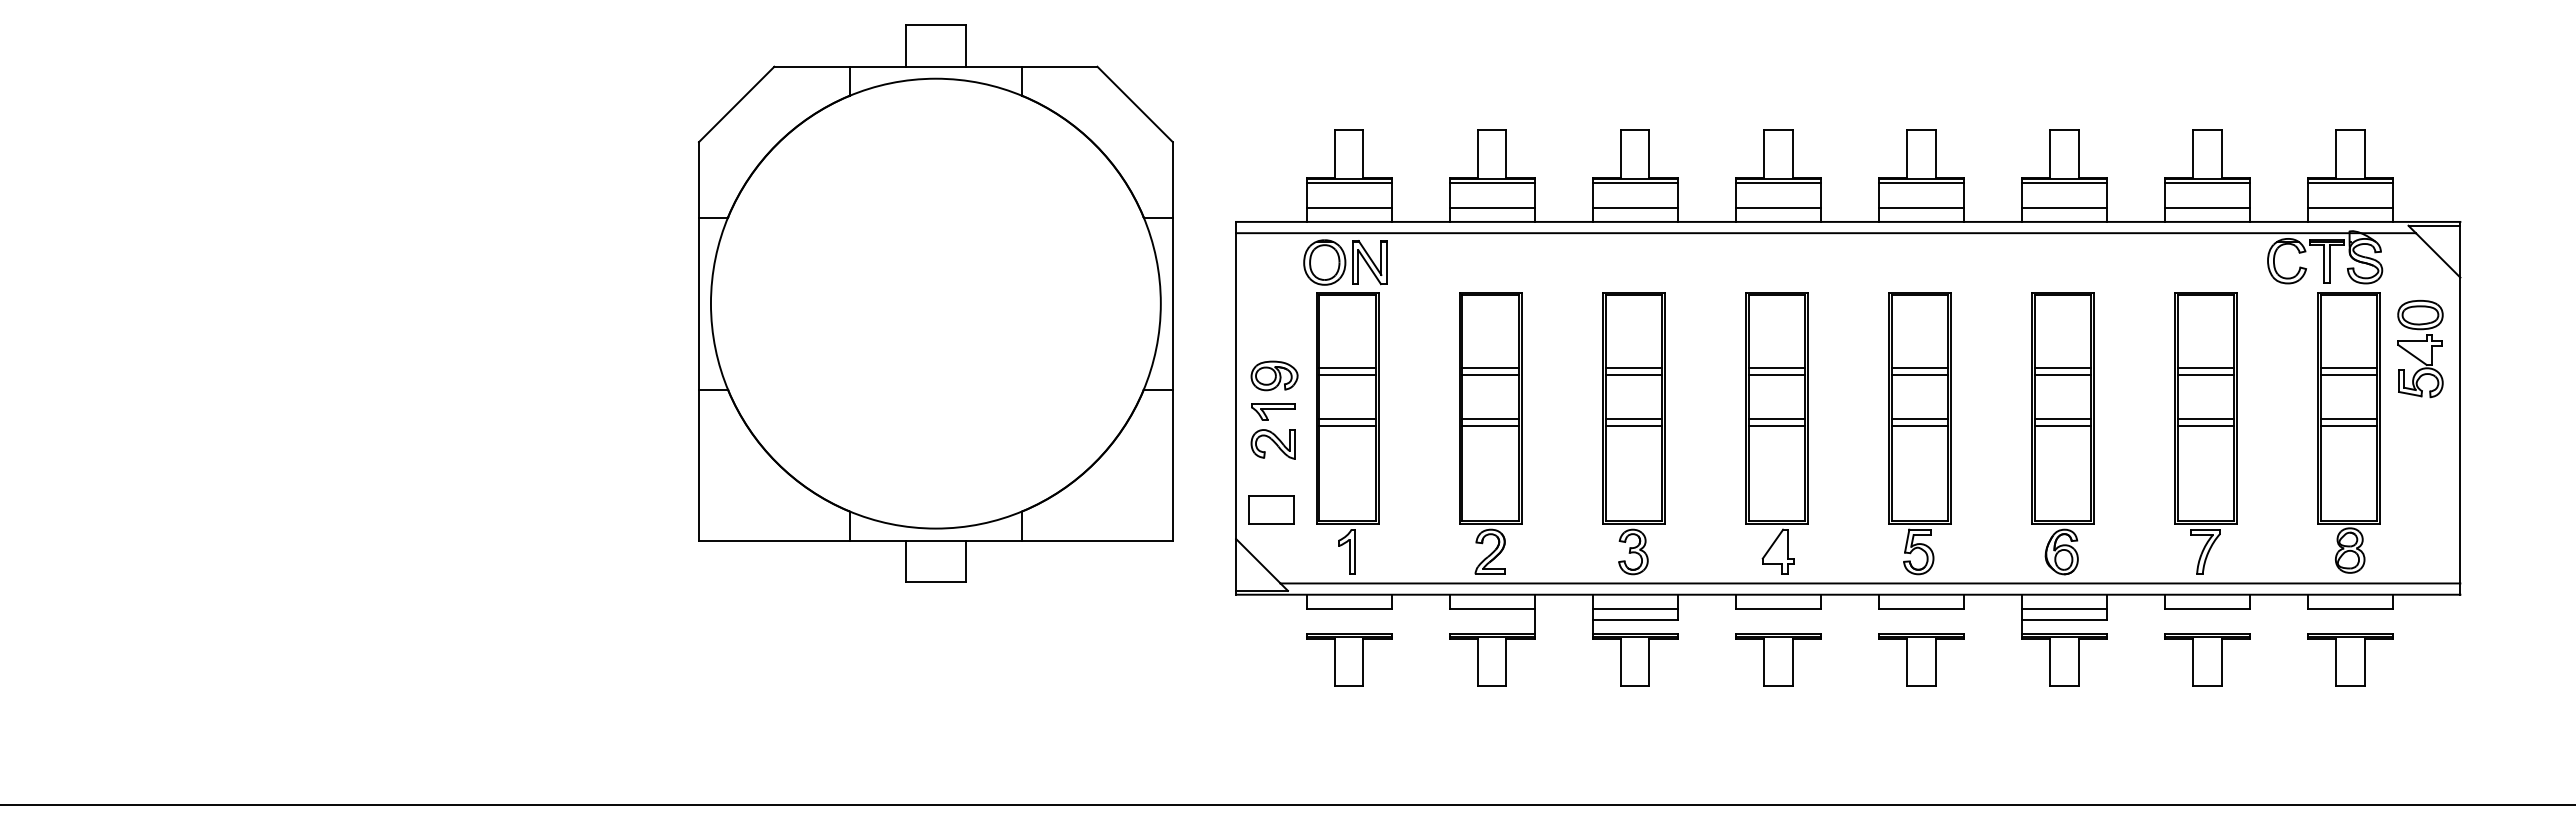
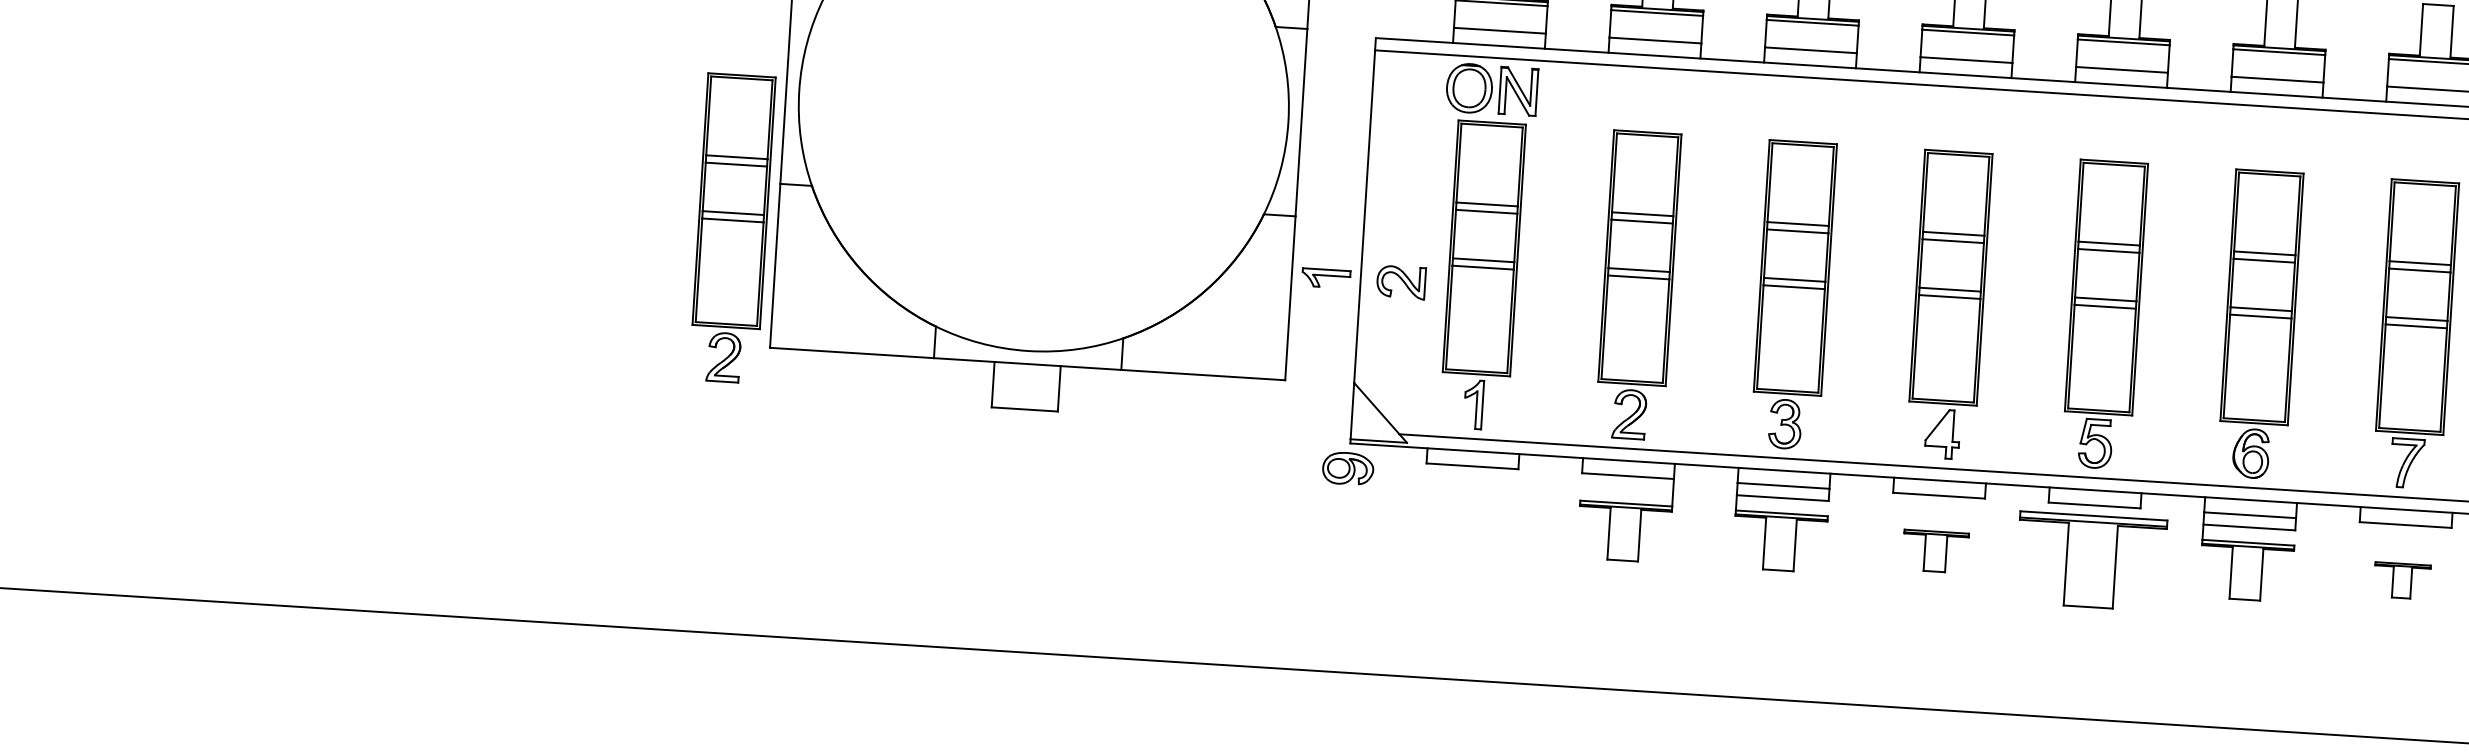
part: (1274, 375) -> (1348, 468), moved
part: (1273, 411) -> (1326, 277), moved
part: (657, 433) -> (732, 228), added
part: (1271, 509) -> (1394, 353), removed
part: (1349, 659) -> (1469, 521), removed
part: (1778, 659) -> (1935, 551), size x0.7
part: (1921, 659) -> (2091, 560), size x1.6
part: (2207, 659) -> (2402, 580), size x0.6

